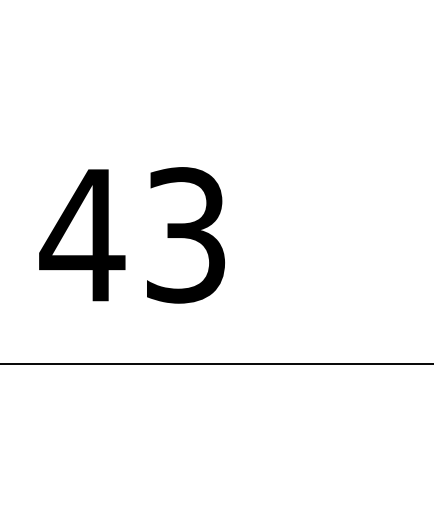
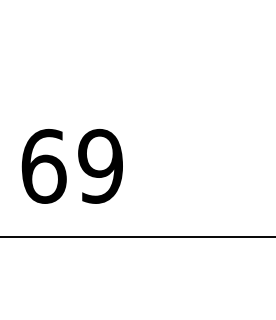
text: (132, 233) -> (71, 165), 43 -> 69

